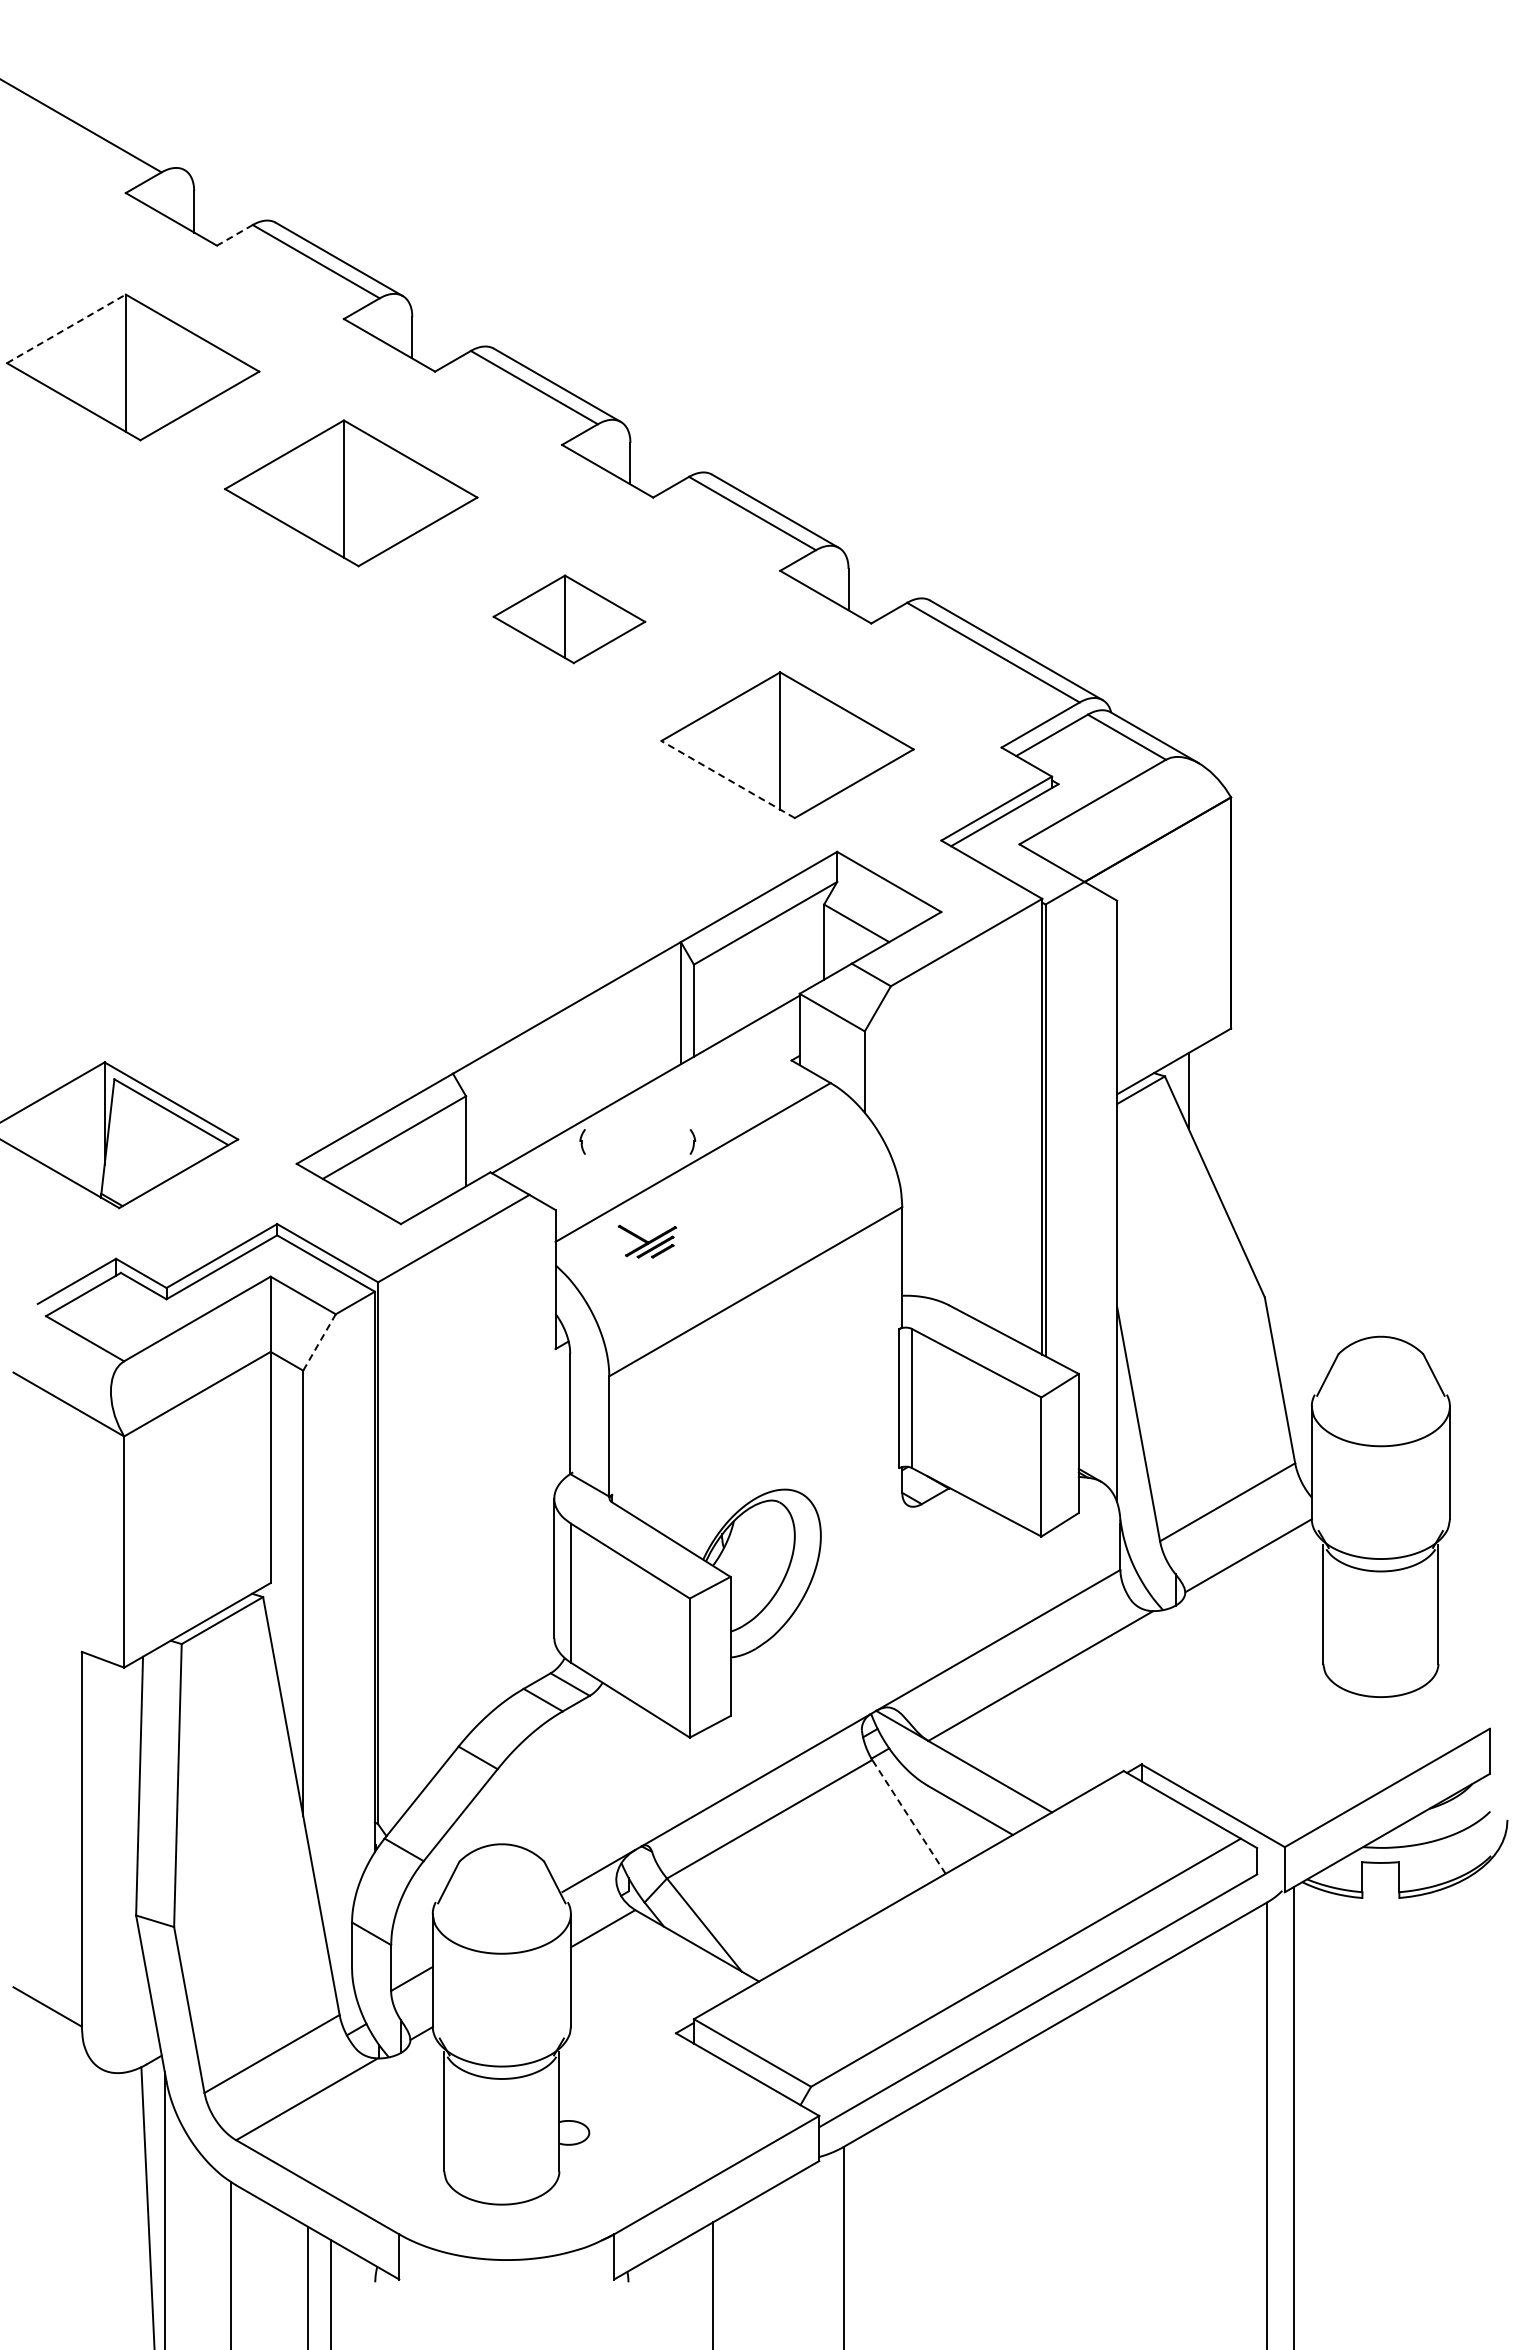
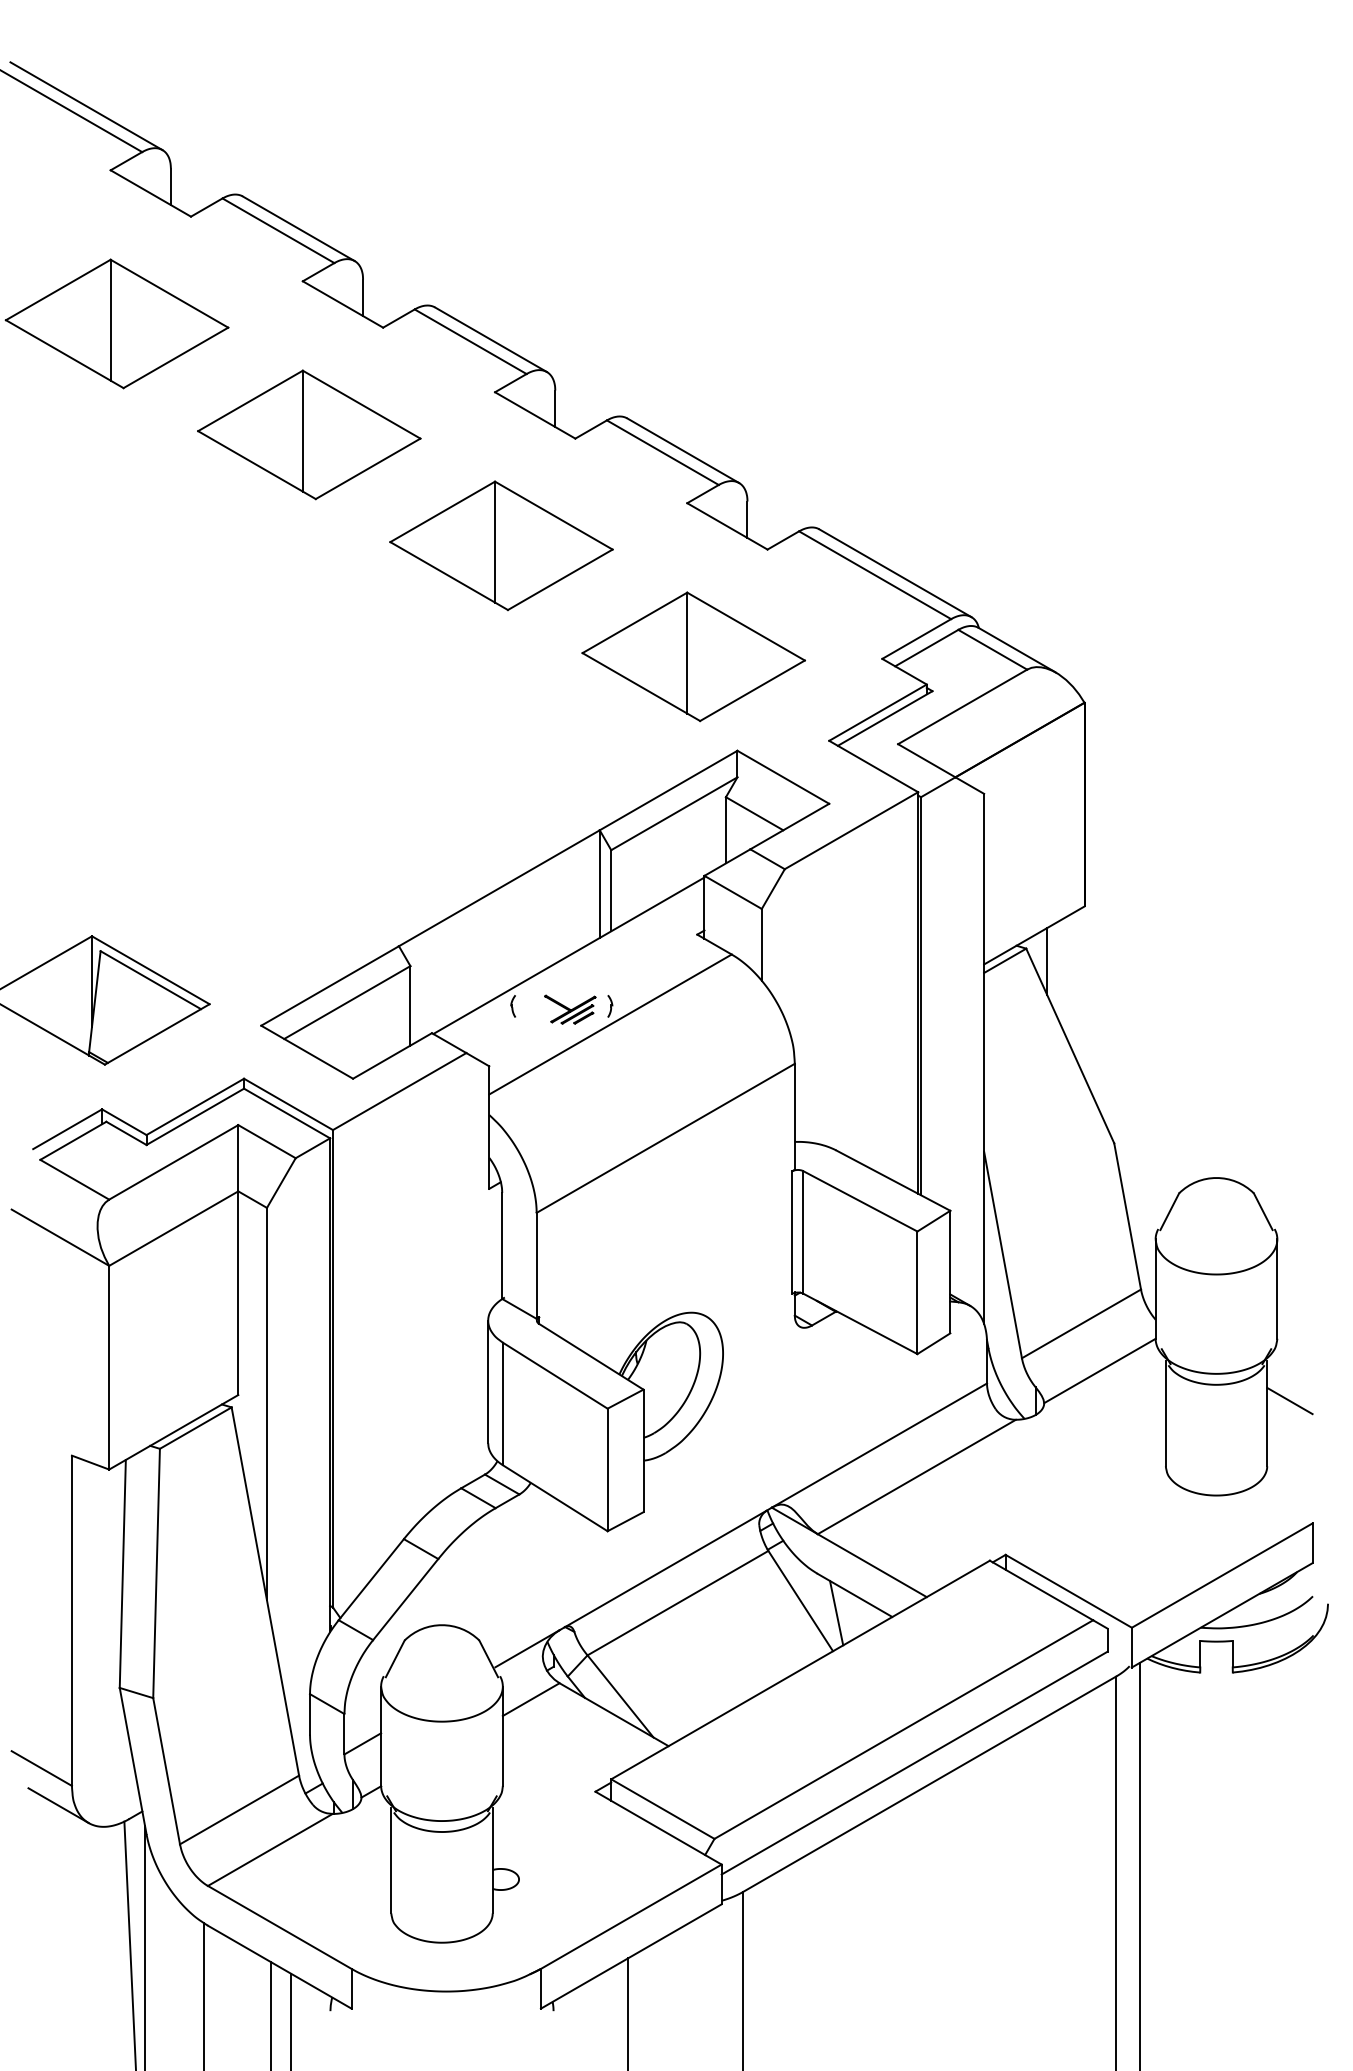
line: (98, 120) -> (86, 106), added
line: (234, 235) -> (206, 207), dashed -> solid
line: (66, 328) -> (58, 289), dashed -> solid
part: (569, 619) -> (501, 546), size x1.67
line: (727, 779) -> (640, 687), dashed -> solid
part: (646, 1241) -> (569, 1009), moved
line: (319, 1342) -> (281, 1183), dashed -> solid
line: (1463, 1589) -> (1289, 1400), added
line: (908, 1816) -> (800, 1600), dashed -> solid
line: (949, 1830) -> (836, 1613), added
line: (66, 2048) -> (58, 1805), added

